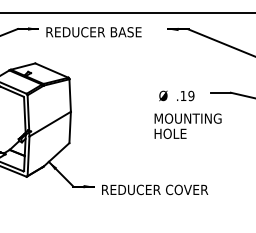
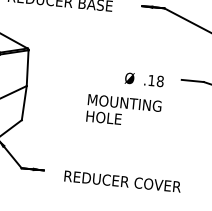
text: (191, 96) -> (160, 82), .19 -> .18
text: (187, 125) -> (123, 110), moved
text: (155, 189) -> (123, 181), moved

